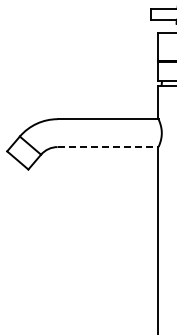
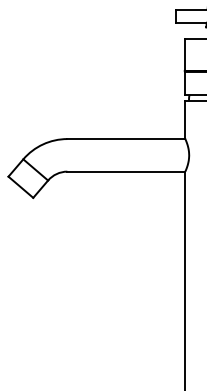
line: (108, 147) -> (126, 172), dashed -> solid

